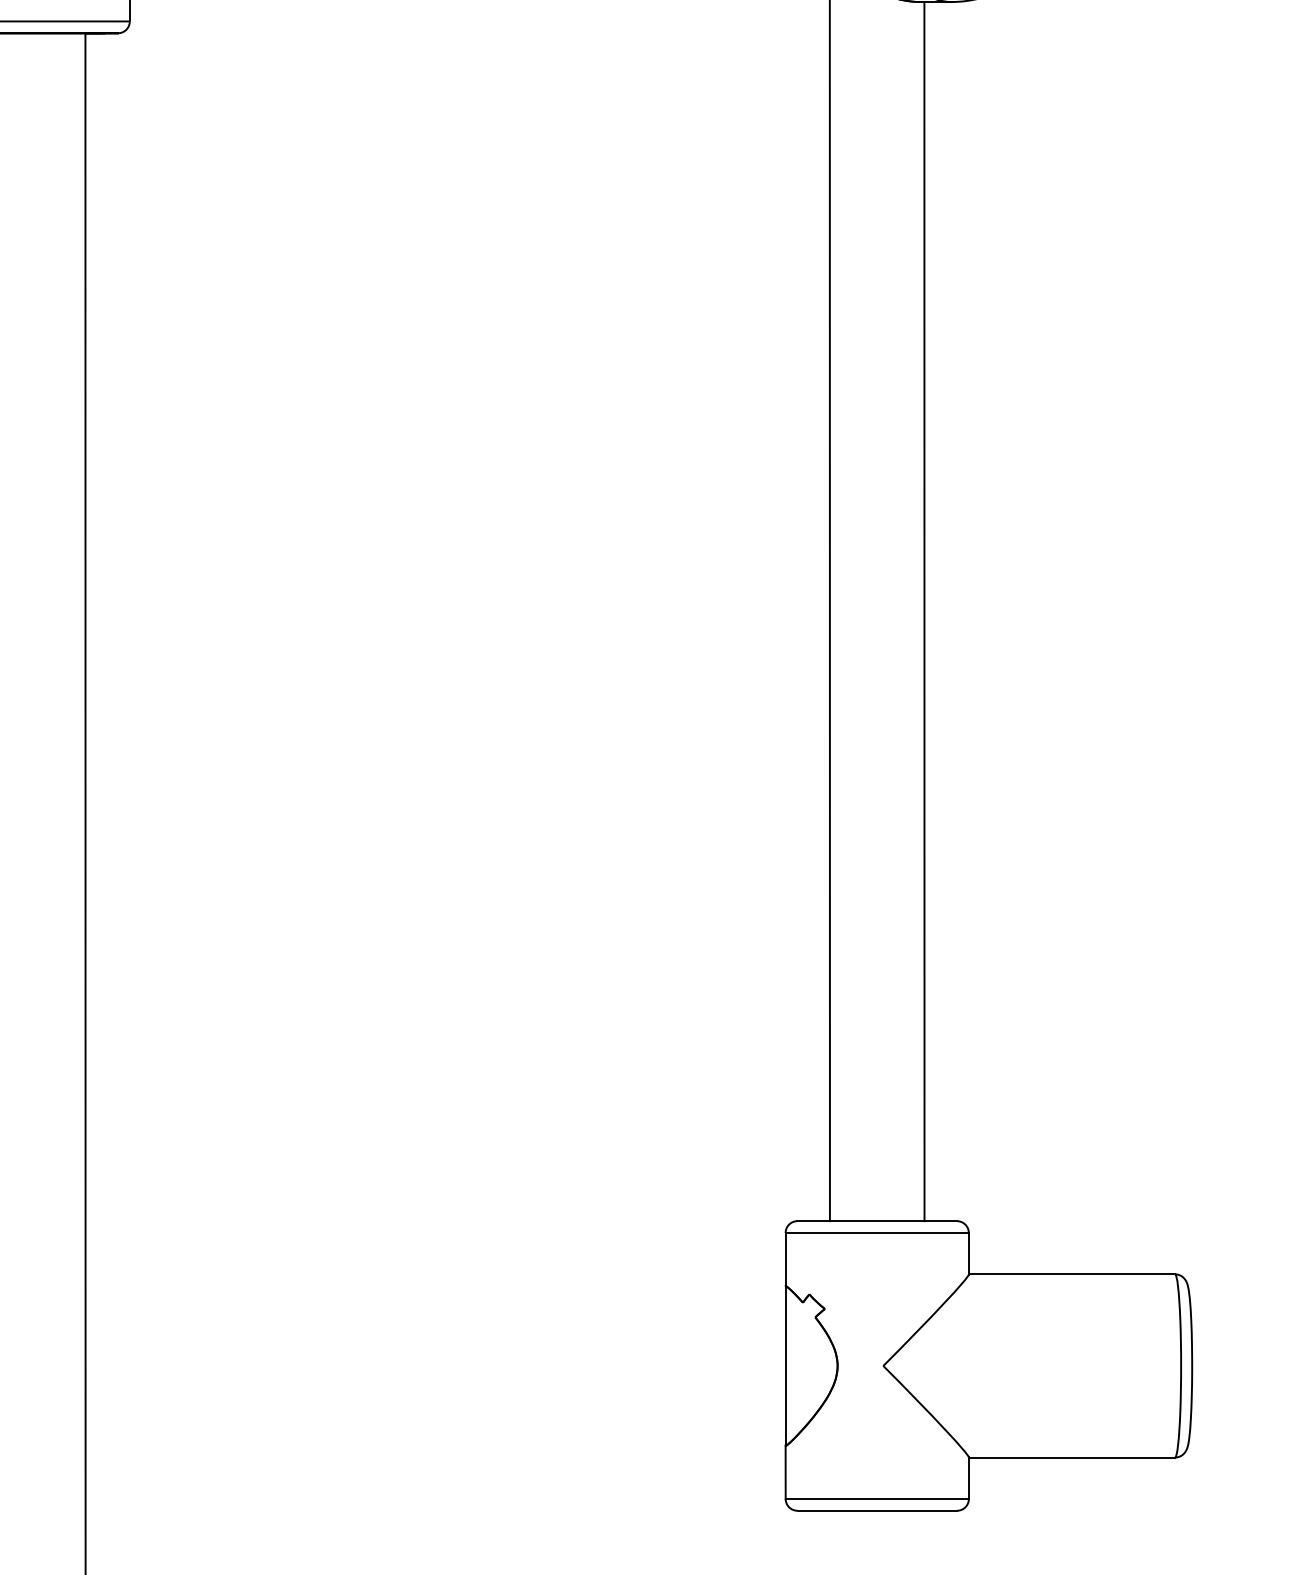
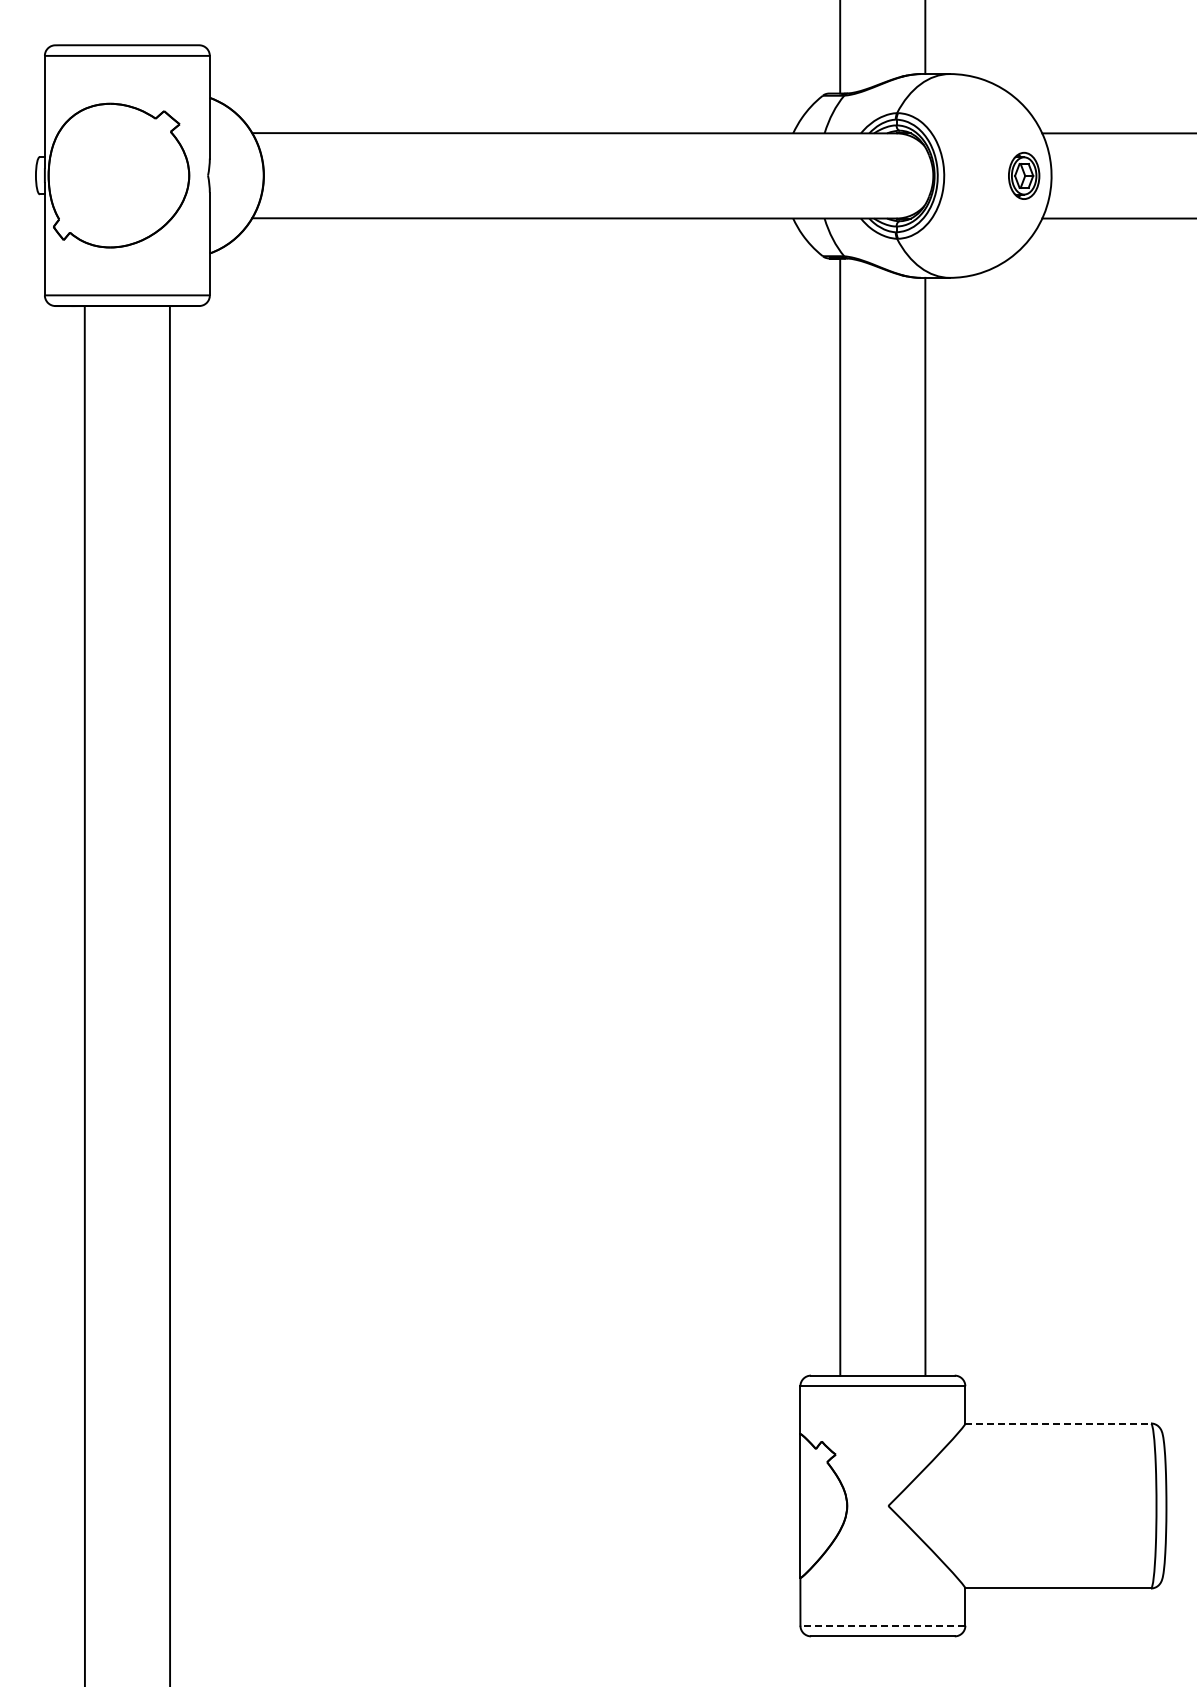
line: (1072, 1274) -> (1058, 1423), solid -> dashed
line: (876, 1498) -> (882, 1625), solid -> dashed

